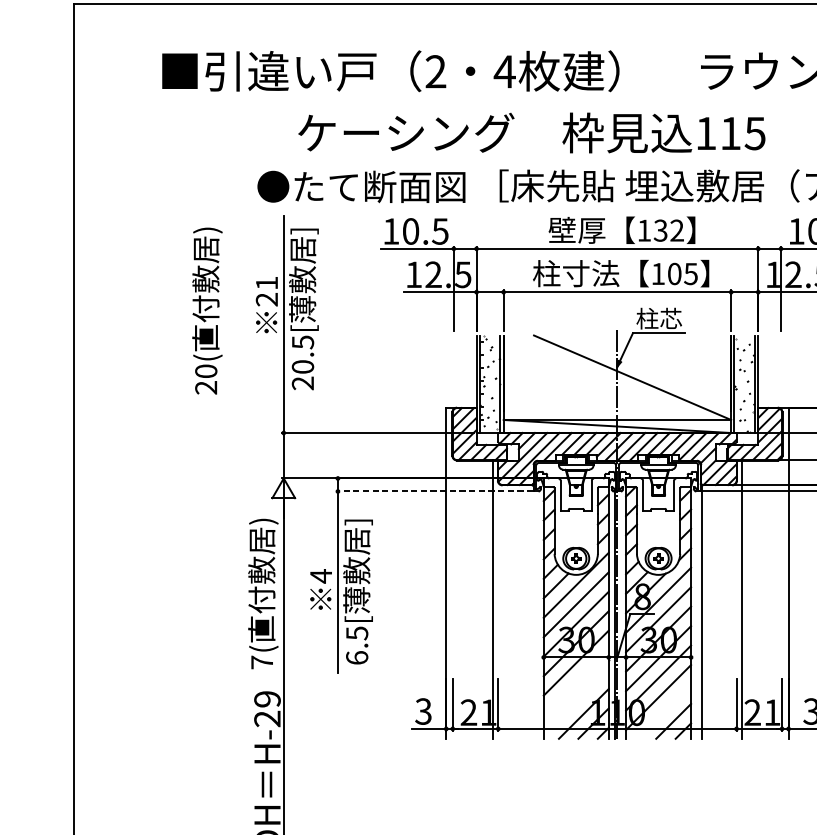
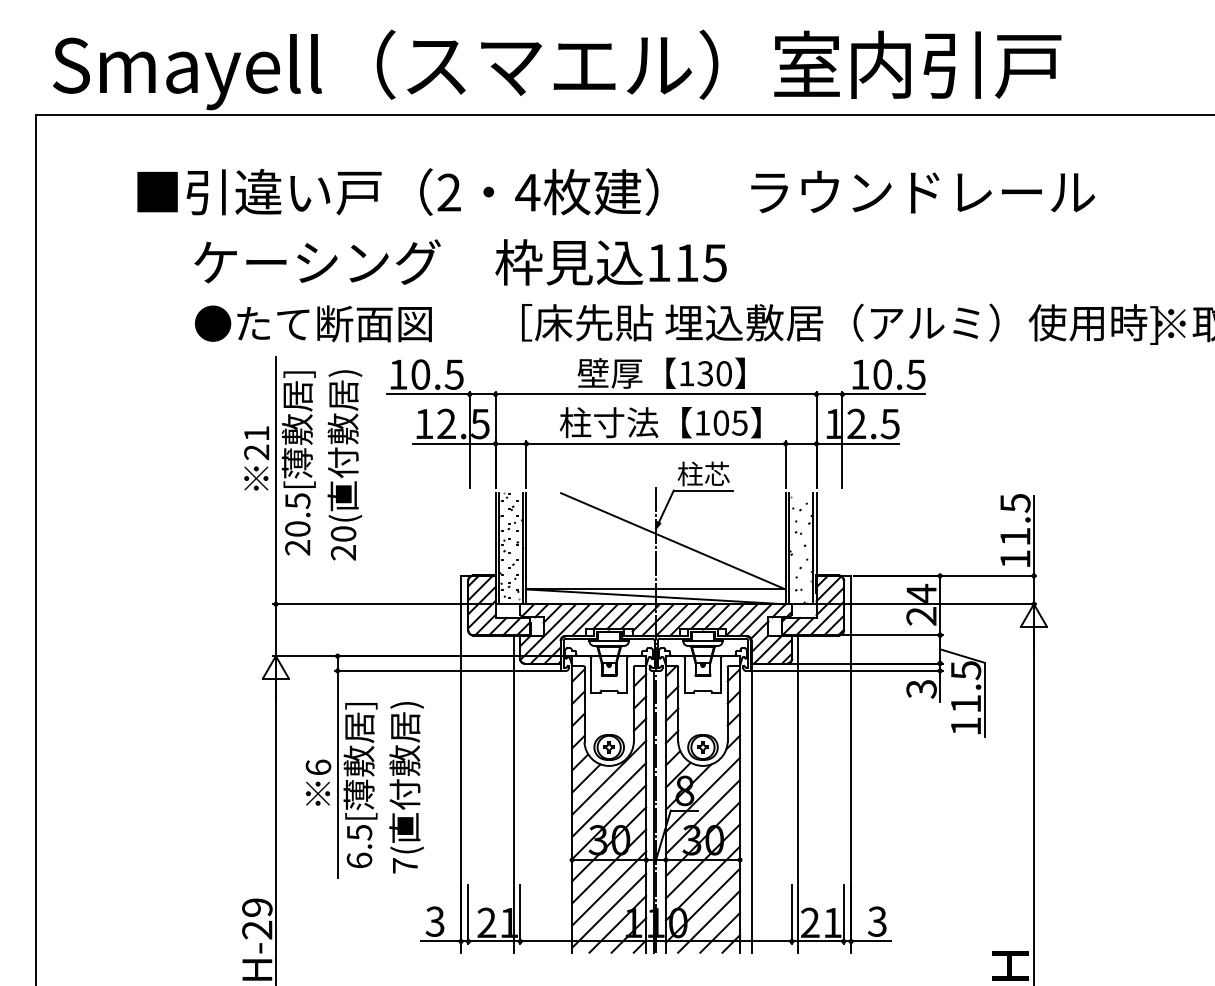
text: (531, 133) -> (460, 262), moved
text: (361, 186) -> (313, 323), moved
text: (676, 230) -> (723, 373), 132 -> 130
text: (207, 311) -> (344, 465), moved
line: (434, 491) -> (447, 670), dashed -> solid
text: (321, 576) -> (318, 767), 4 -> 6
text: (263, 593) -> (406, 787), moved
line: (576, 682) -> (609, 888), added
line: (576, 701) -> (609, 910), added
line: (664, 711) -> (709, 921), added

